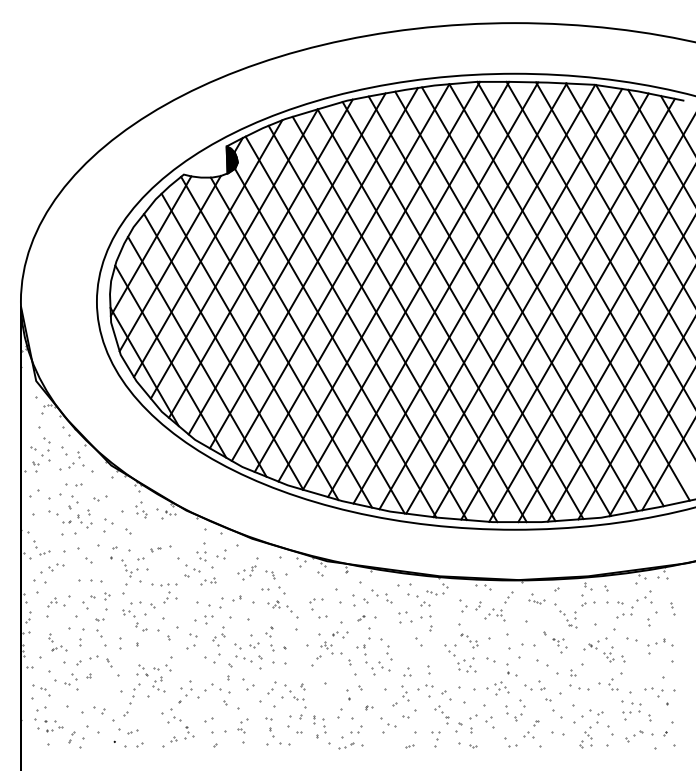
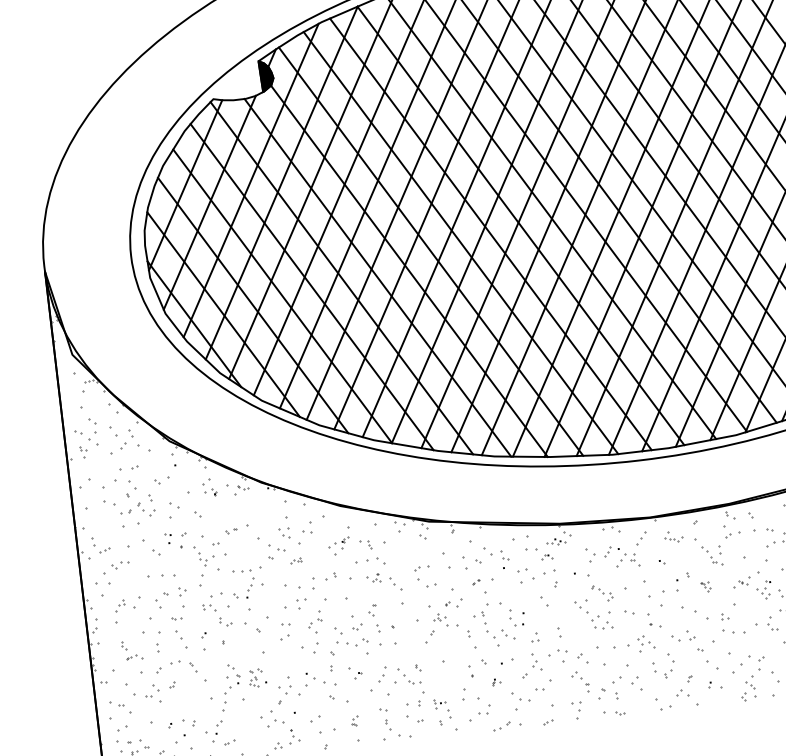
part: (208, 581) -> (296, 560), size x0.6
part: (265, 589) -> (362, 562), size x1.6
part: (559, 645) -> (705, 586), size x0.6
part: (161, 678) -> (255, 677), size x0.6
part: (242, 725) -> (354, 720), size x0.6
part: (350, 745) -> (506, 725), moved

